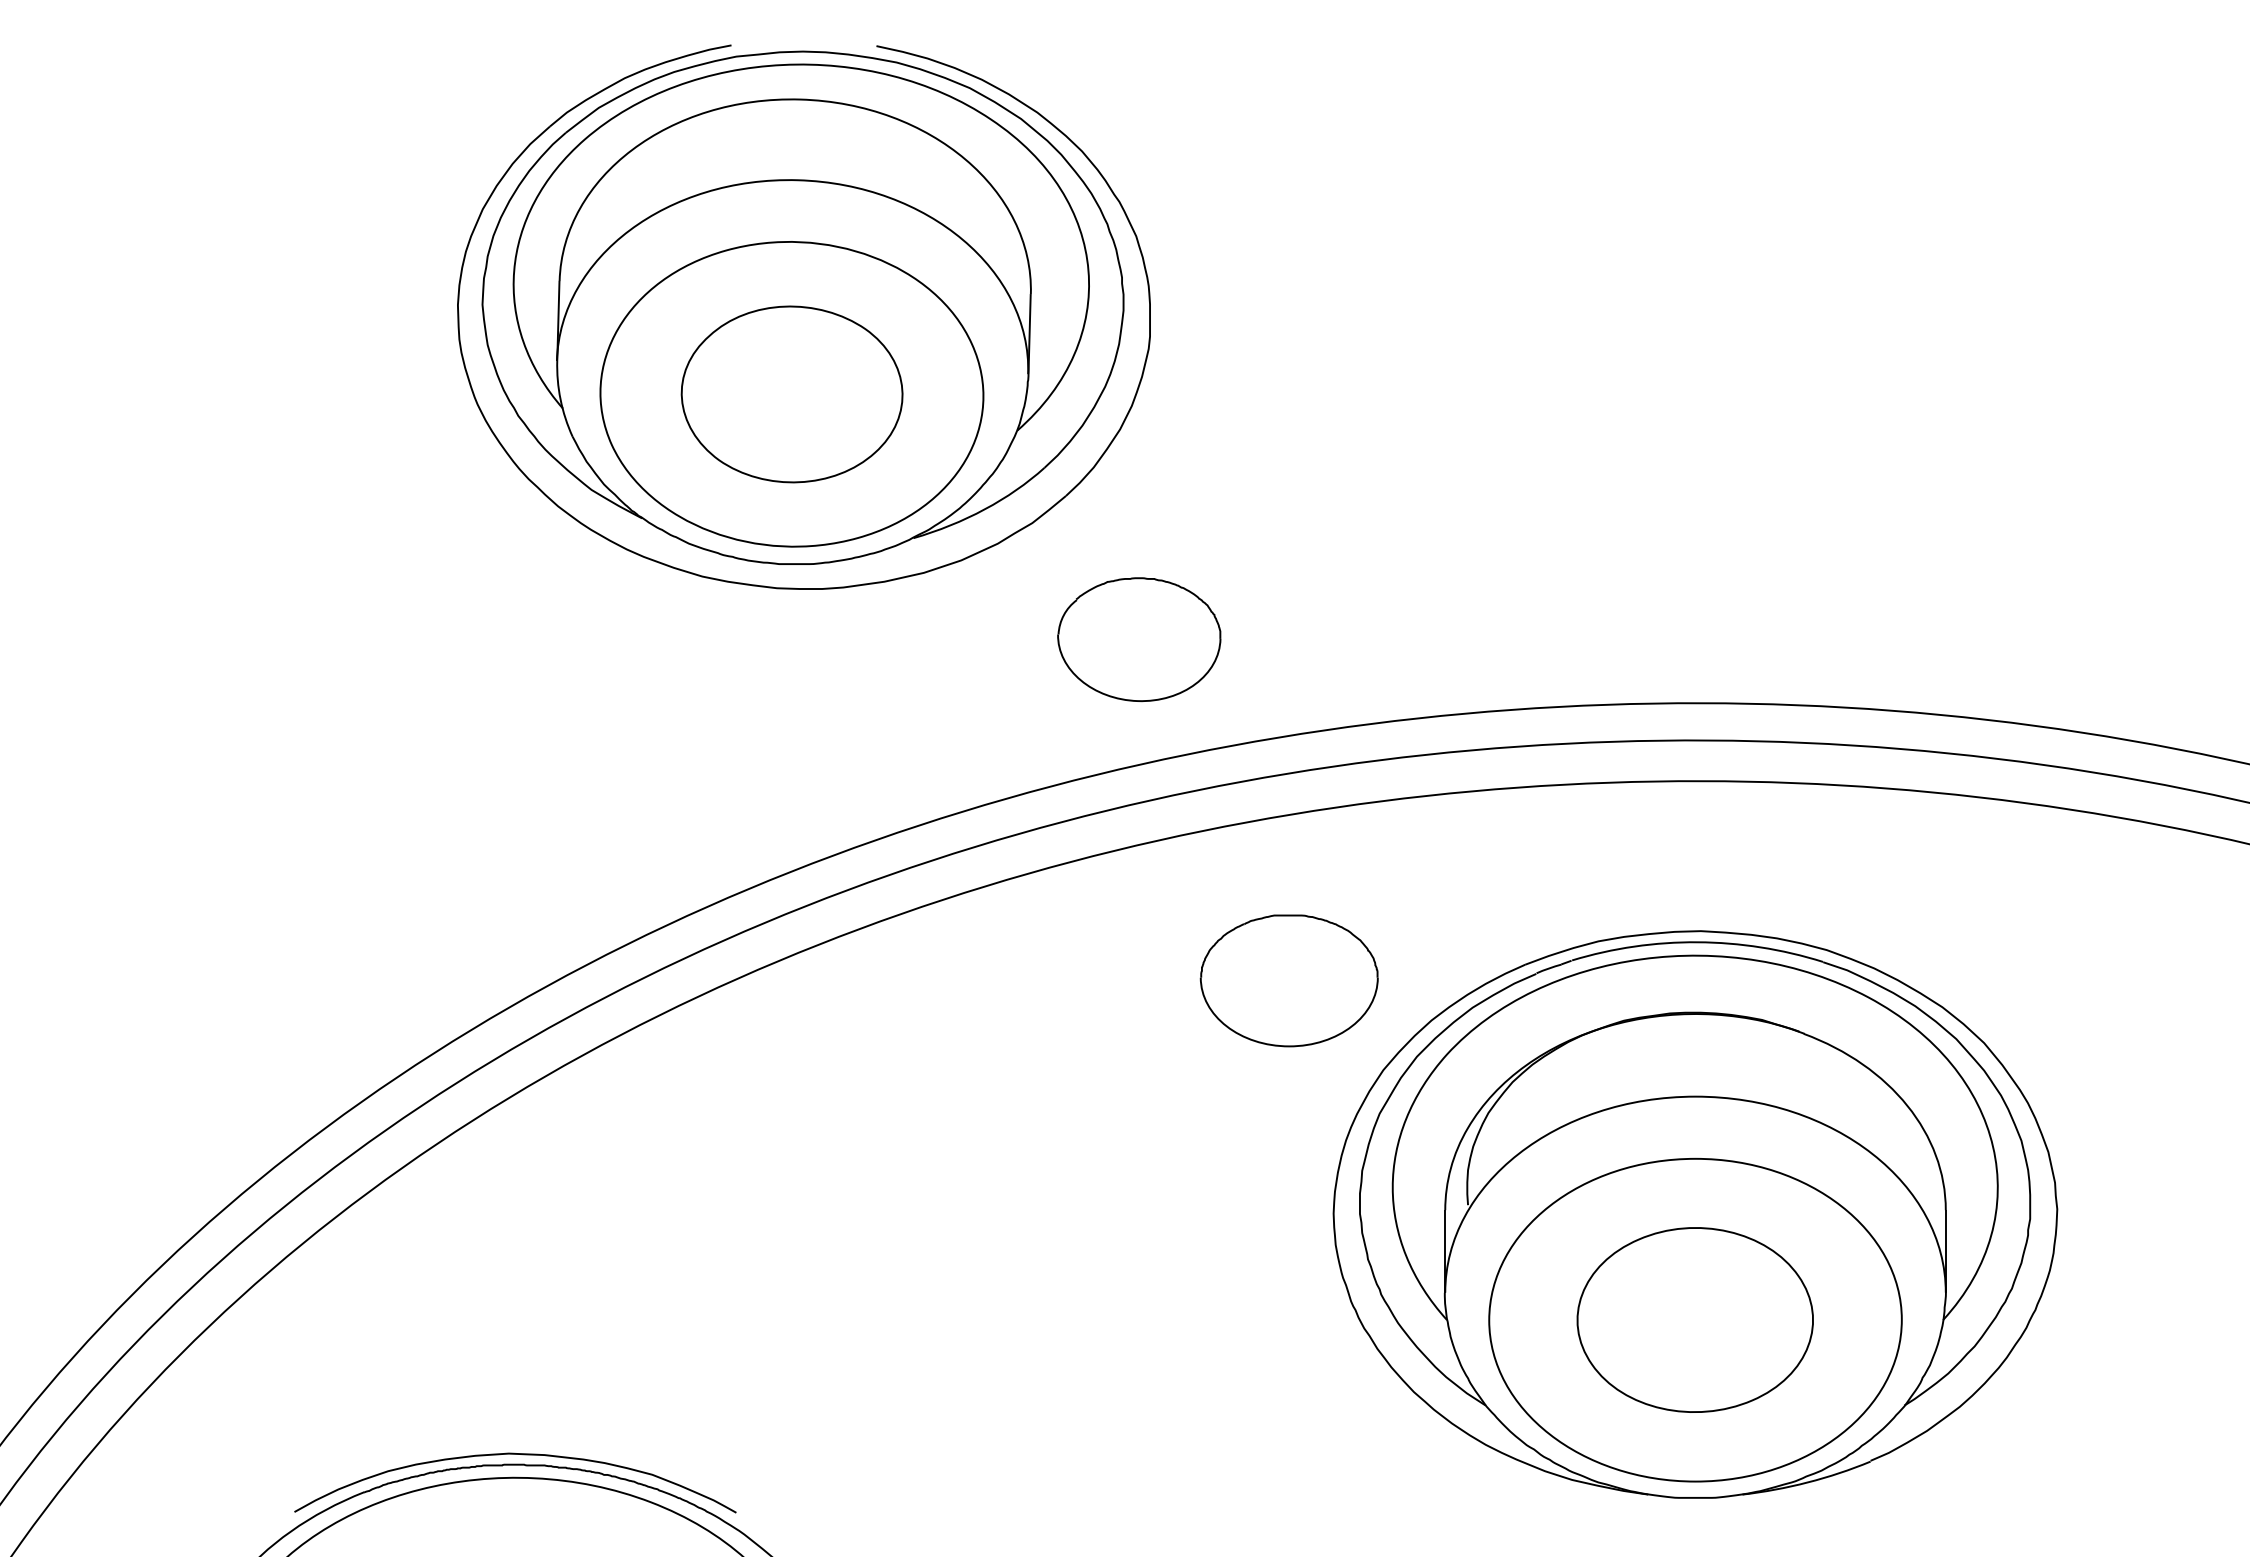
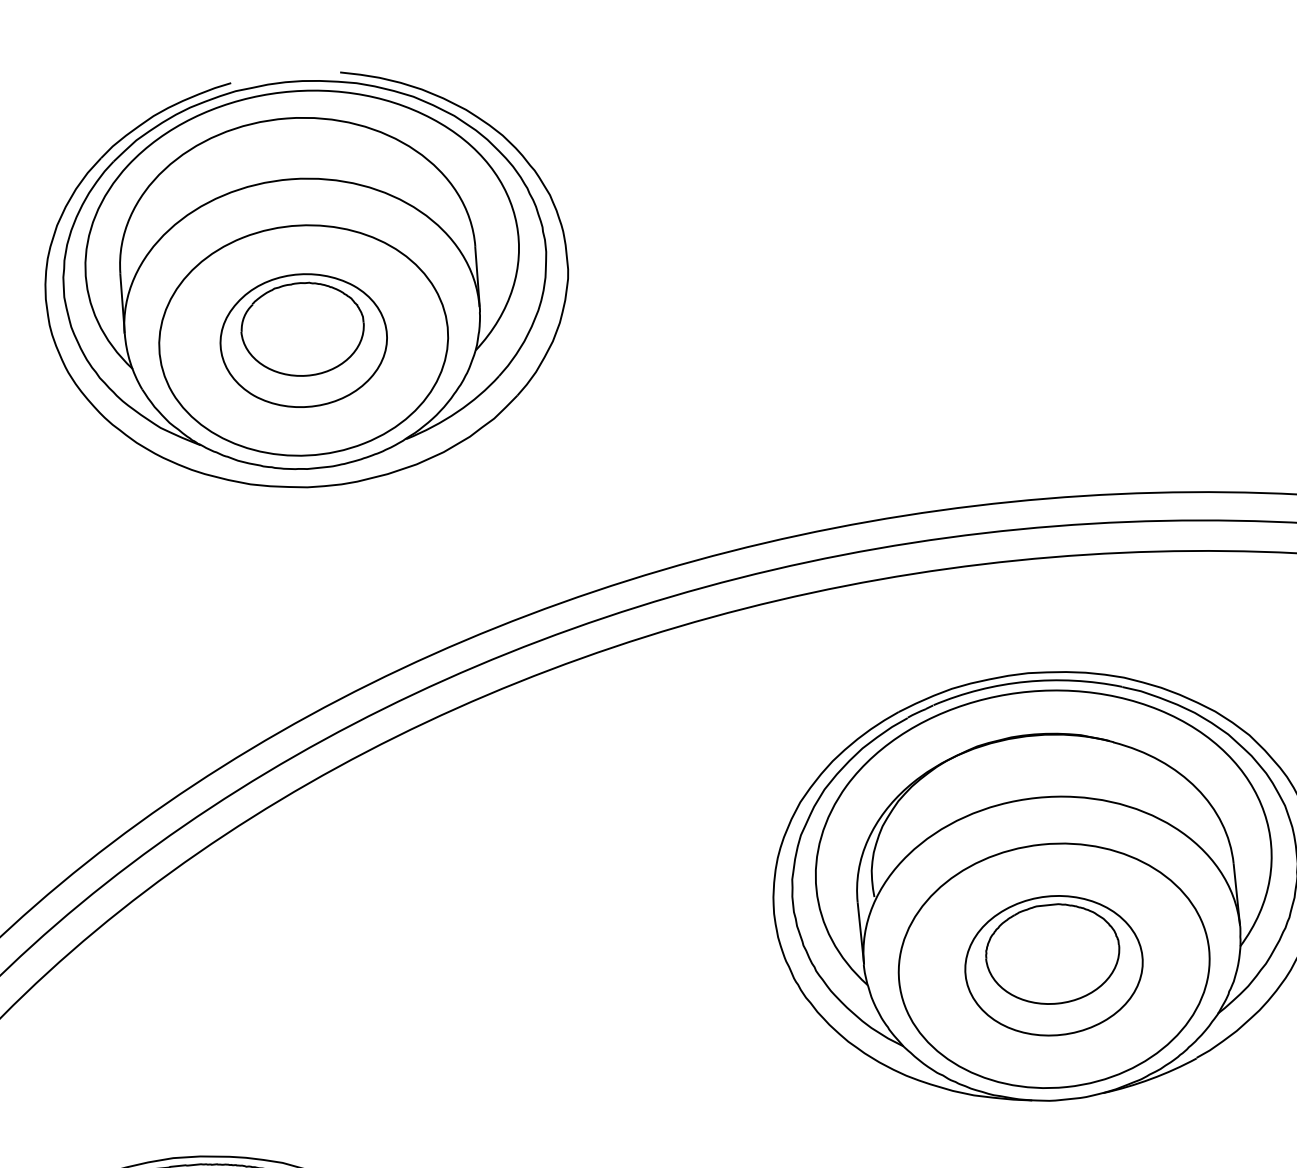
part: (1139, 639) -> (302, 329), moved
part: (1288, 980) -> (1052, 954), moved

